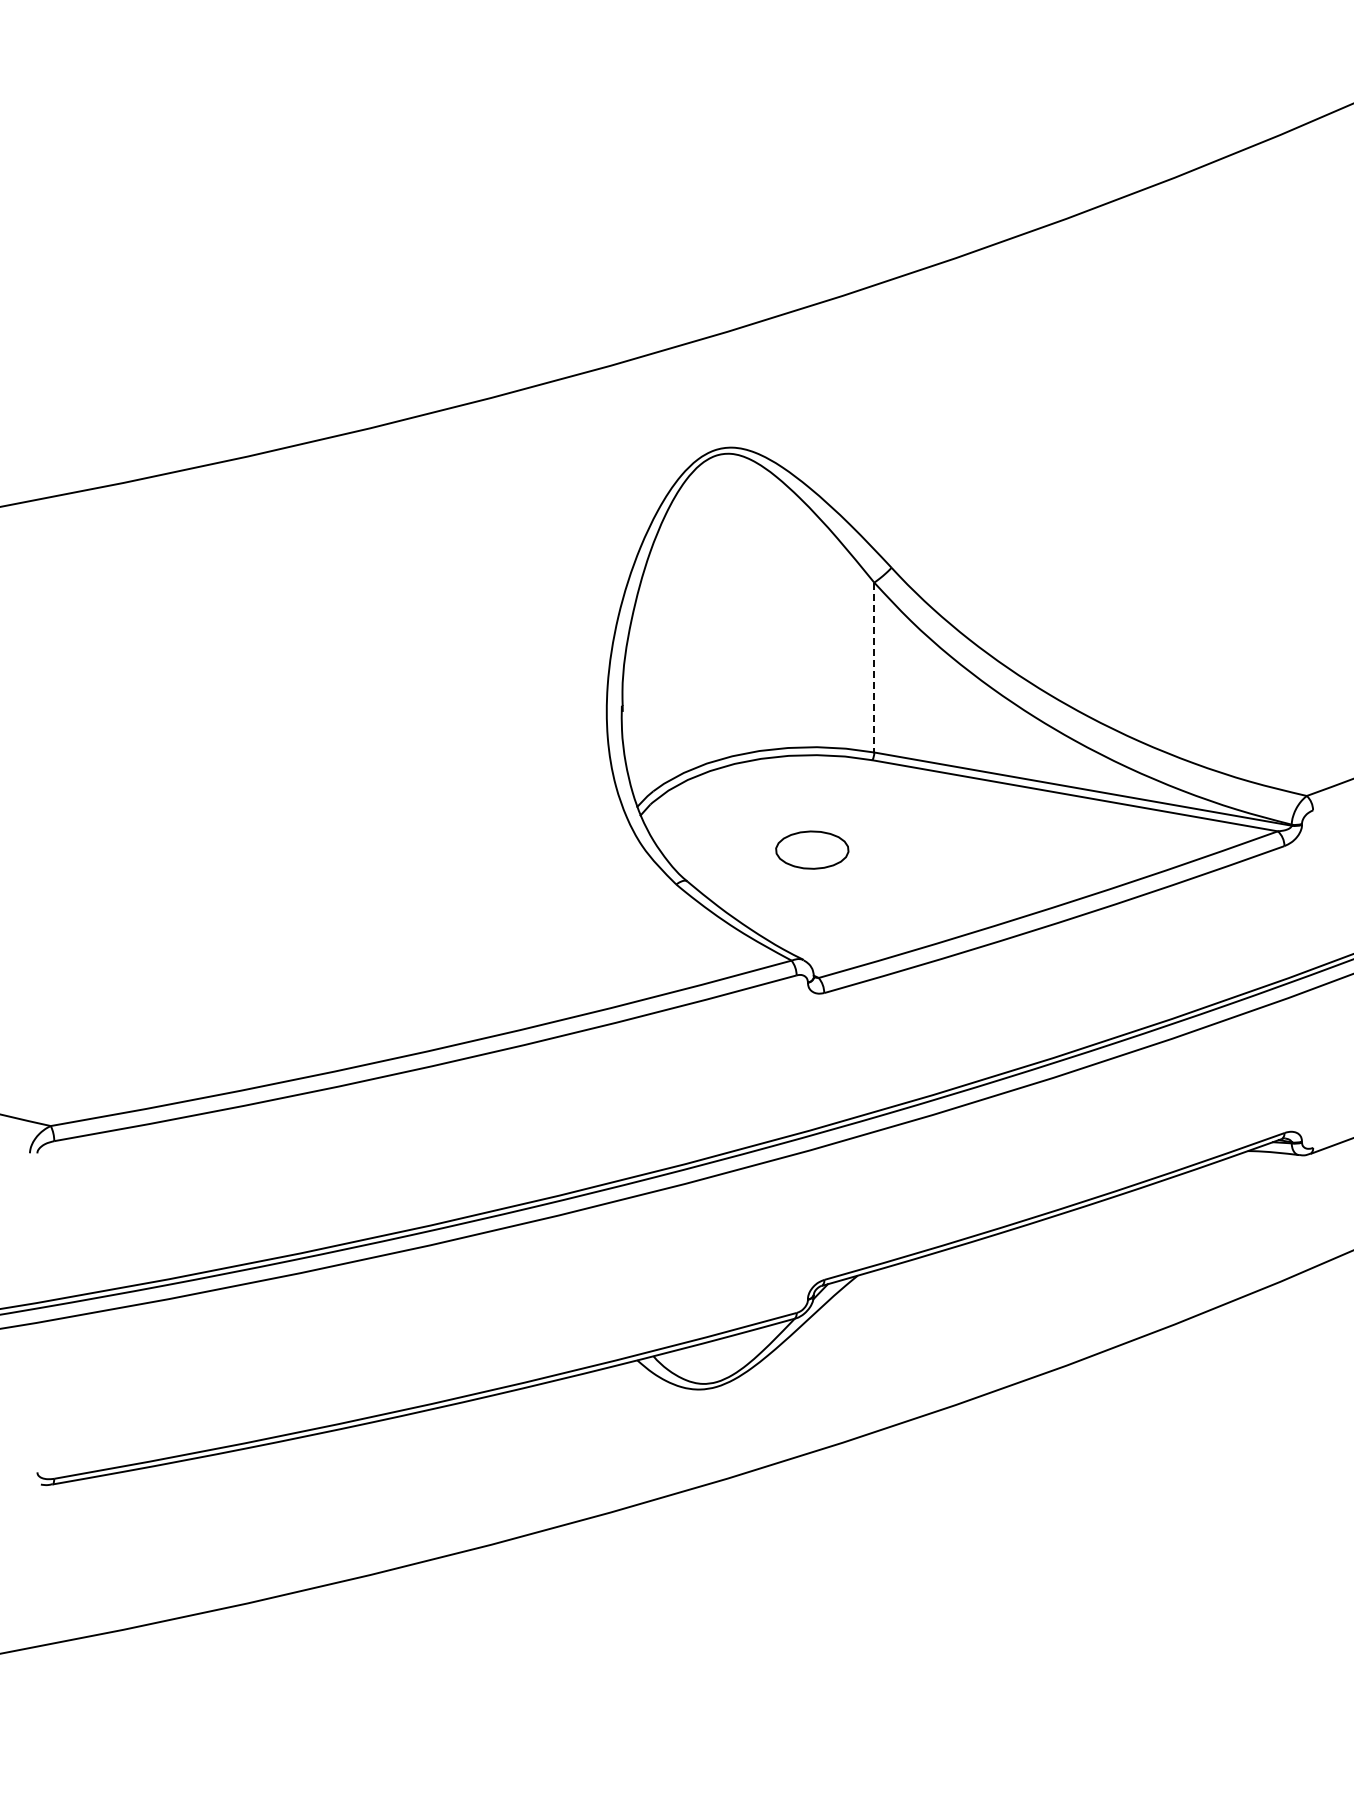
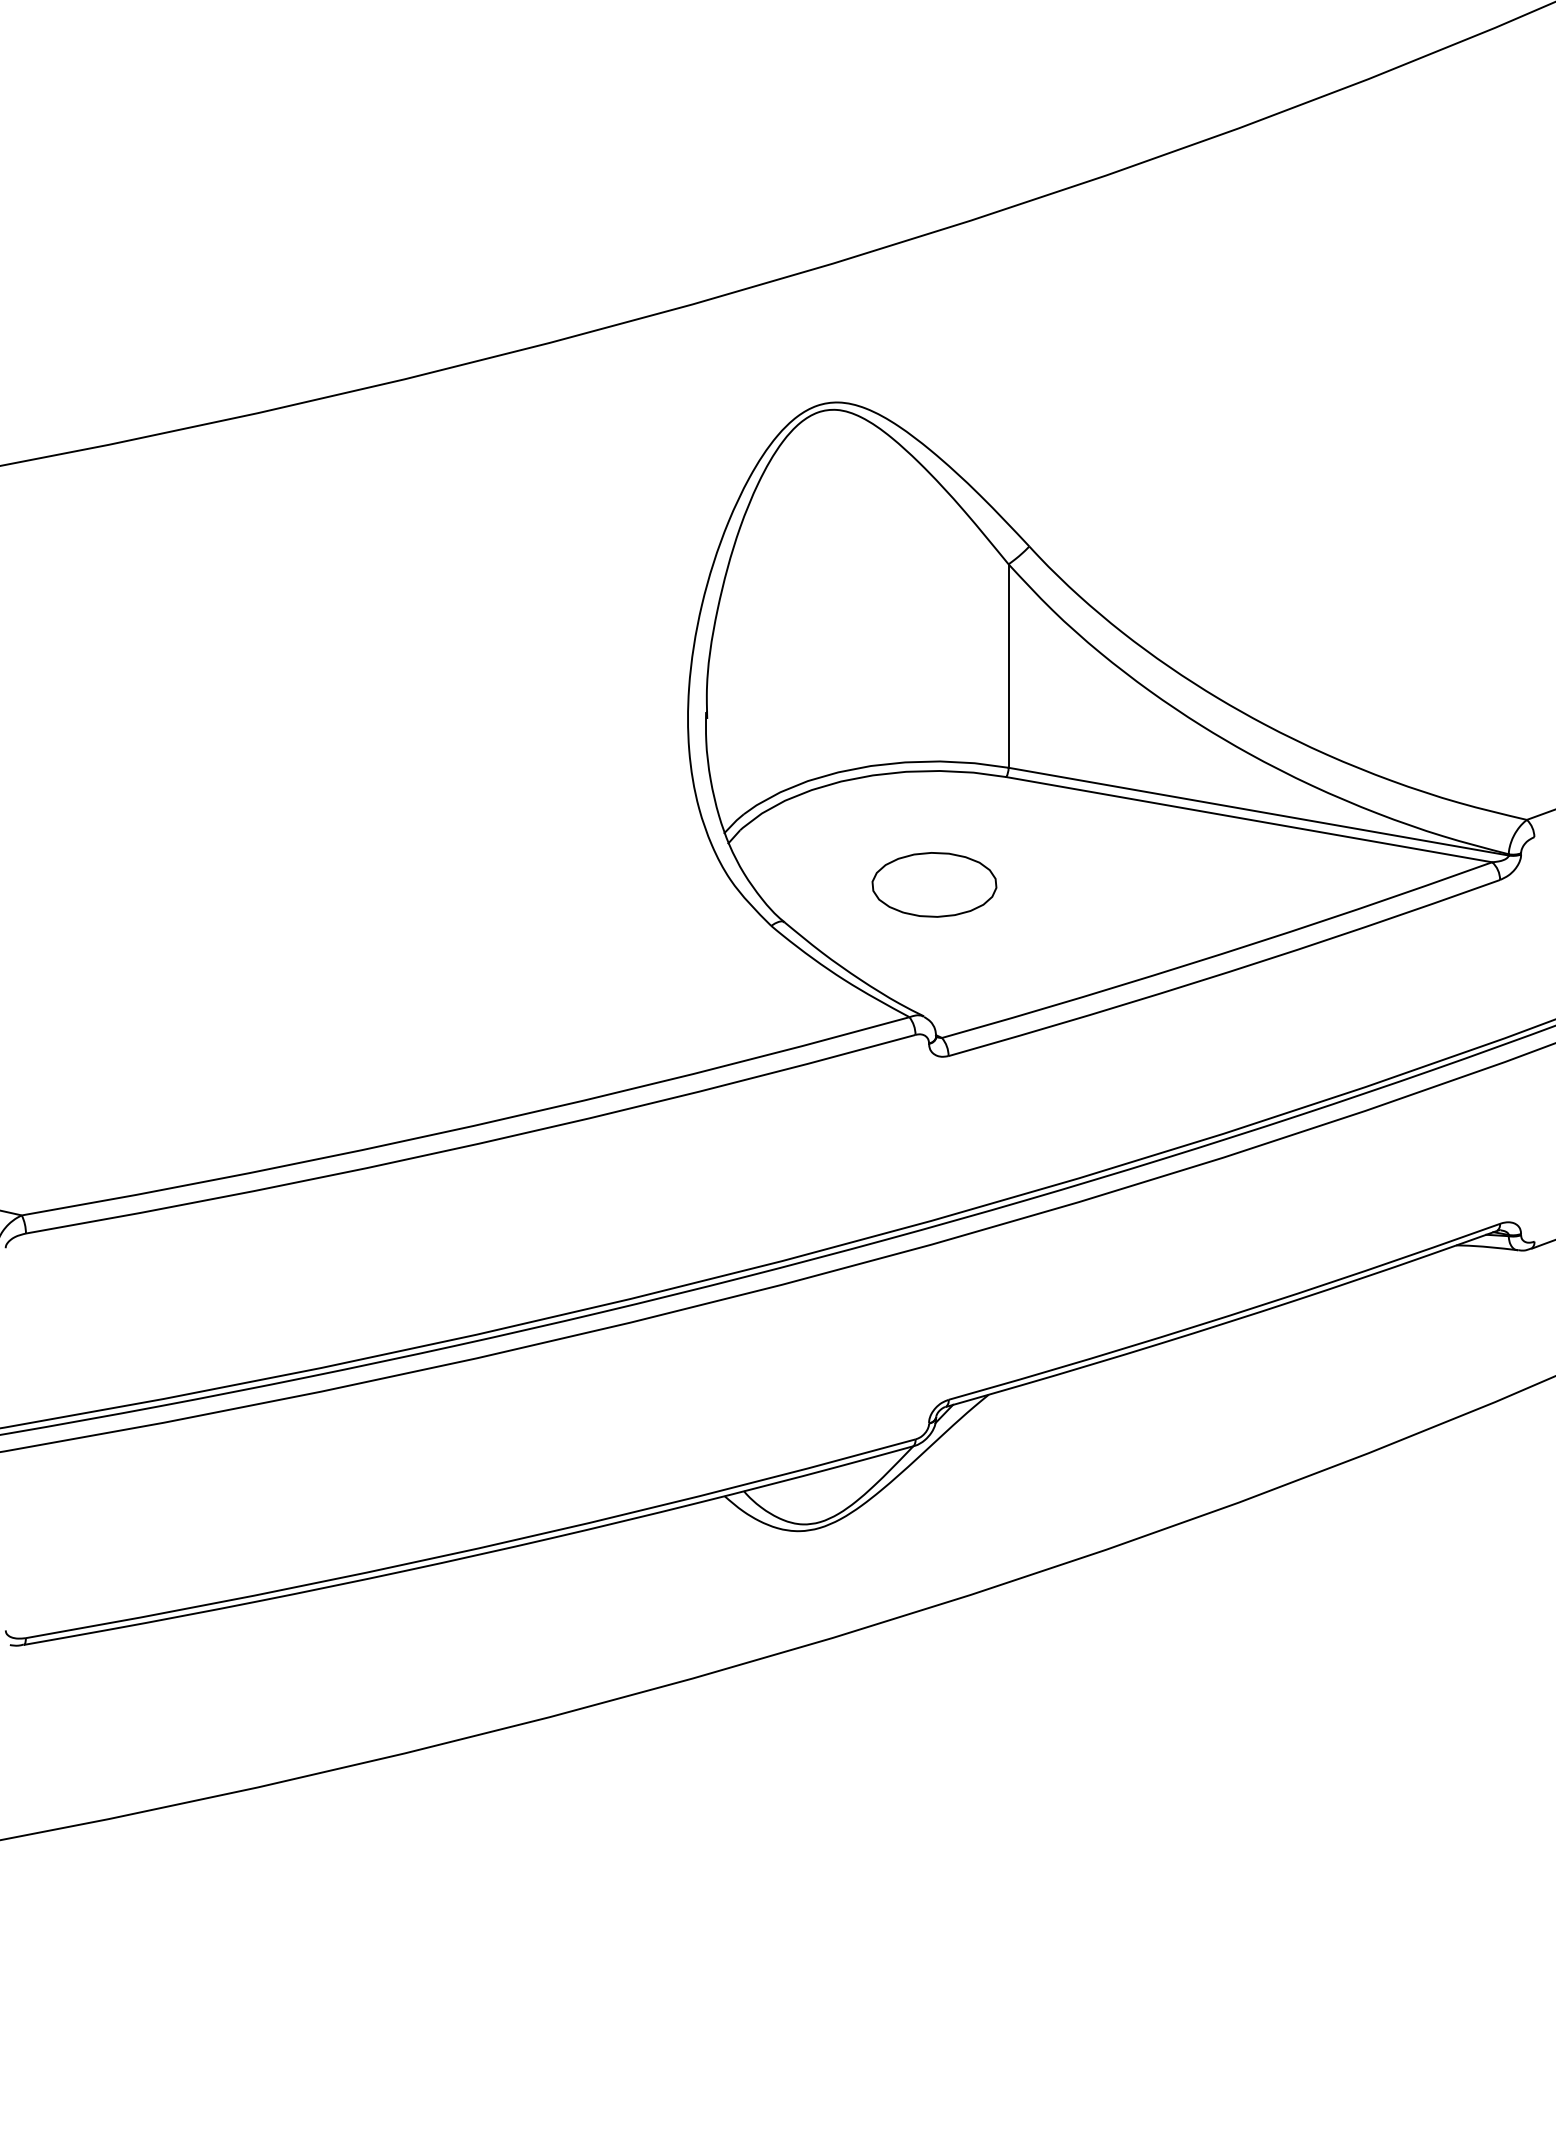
line: (874, 667) -> (1008, 665), dashed -> solid
part: (811, 849) -> (933, 884), size x1.43

